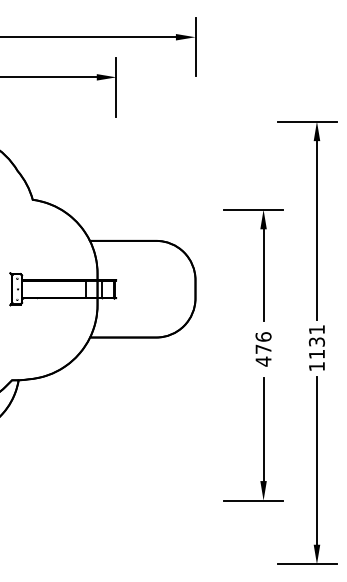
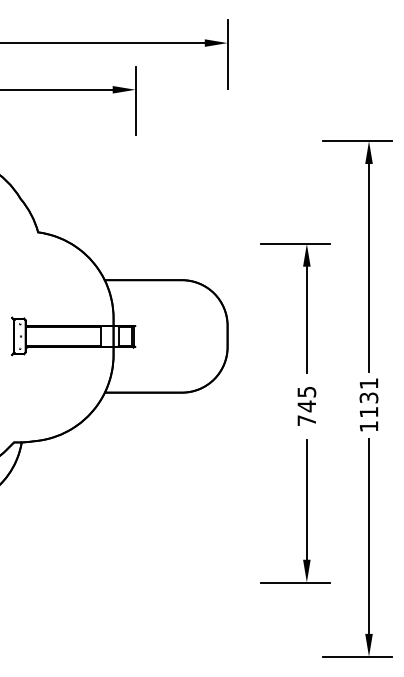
text: (263, 349) -> (306, 406), 476 -> 745

